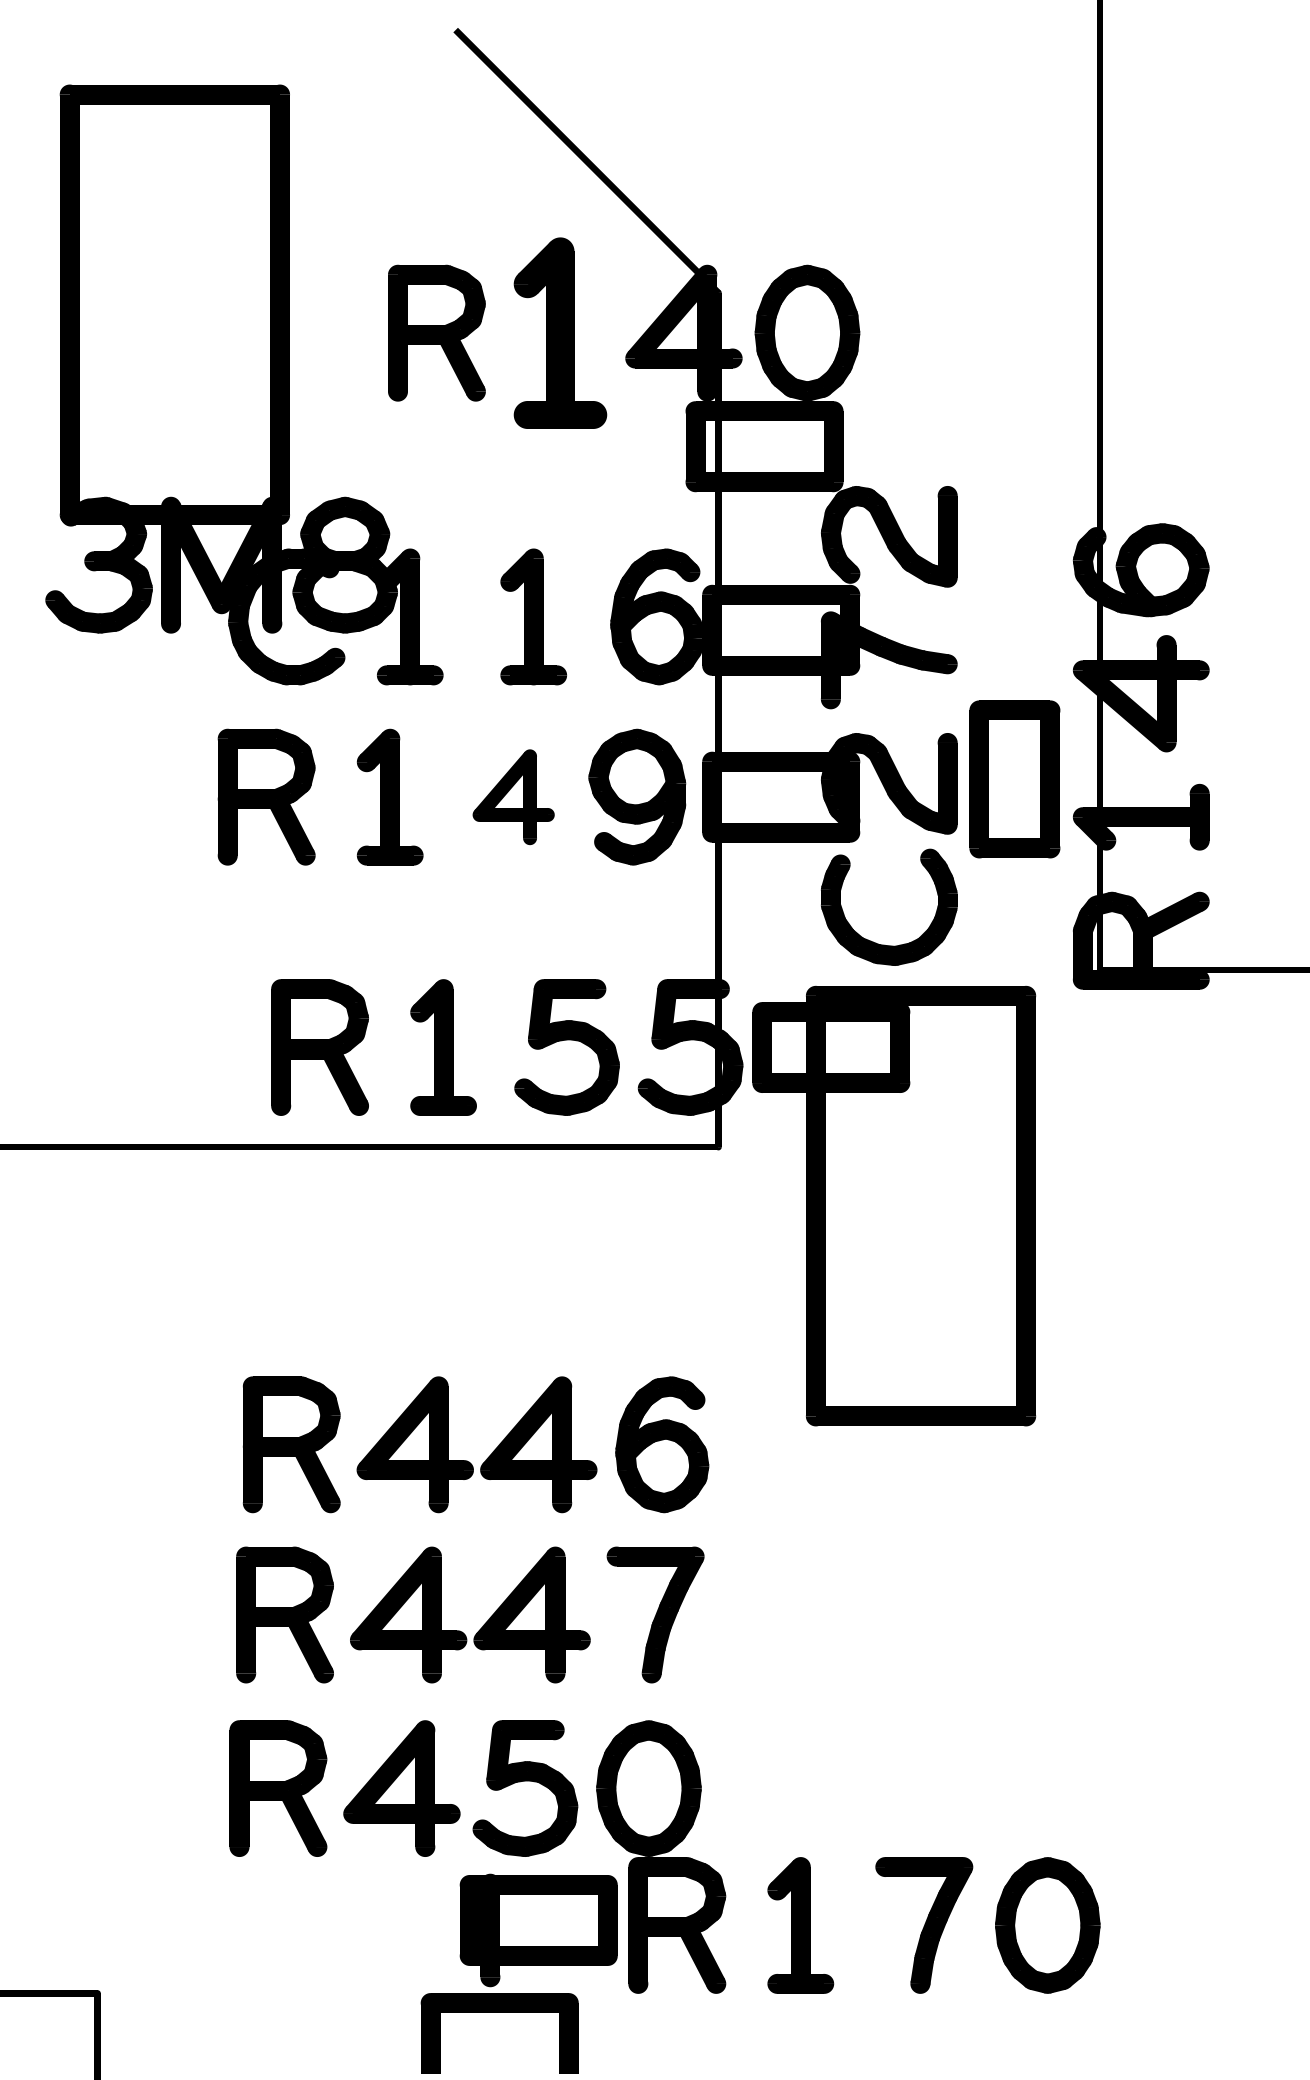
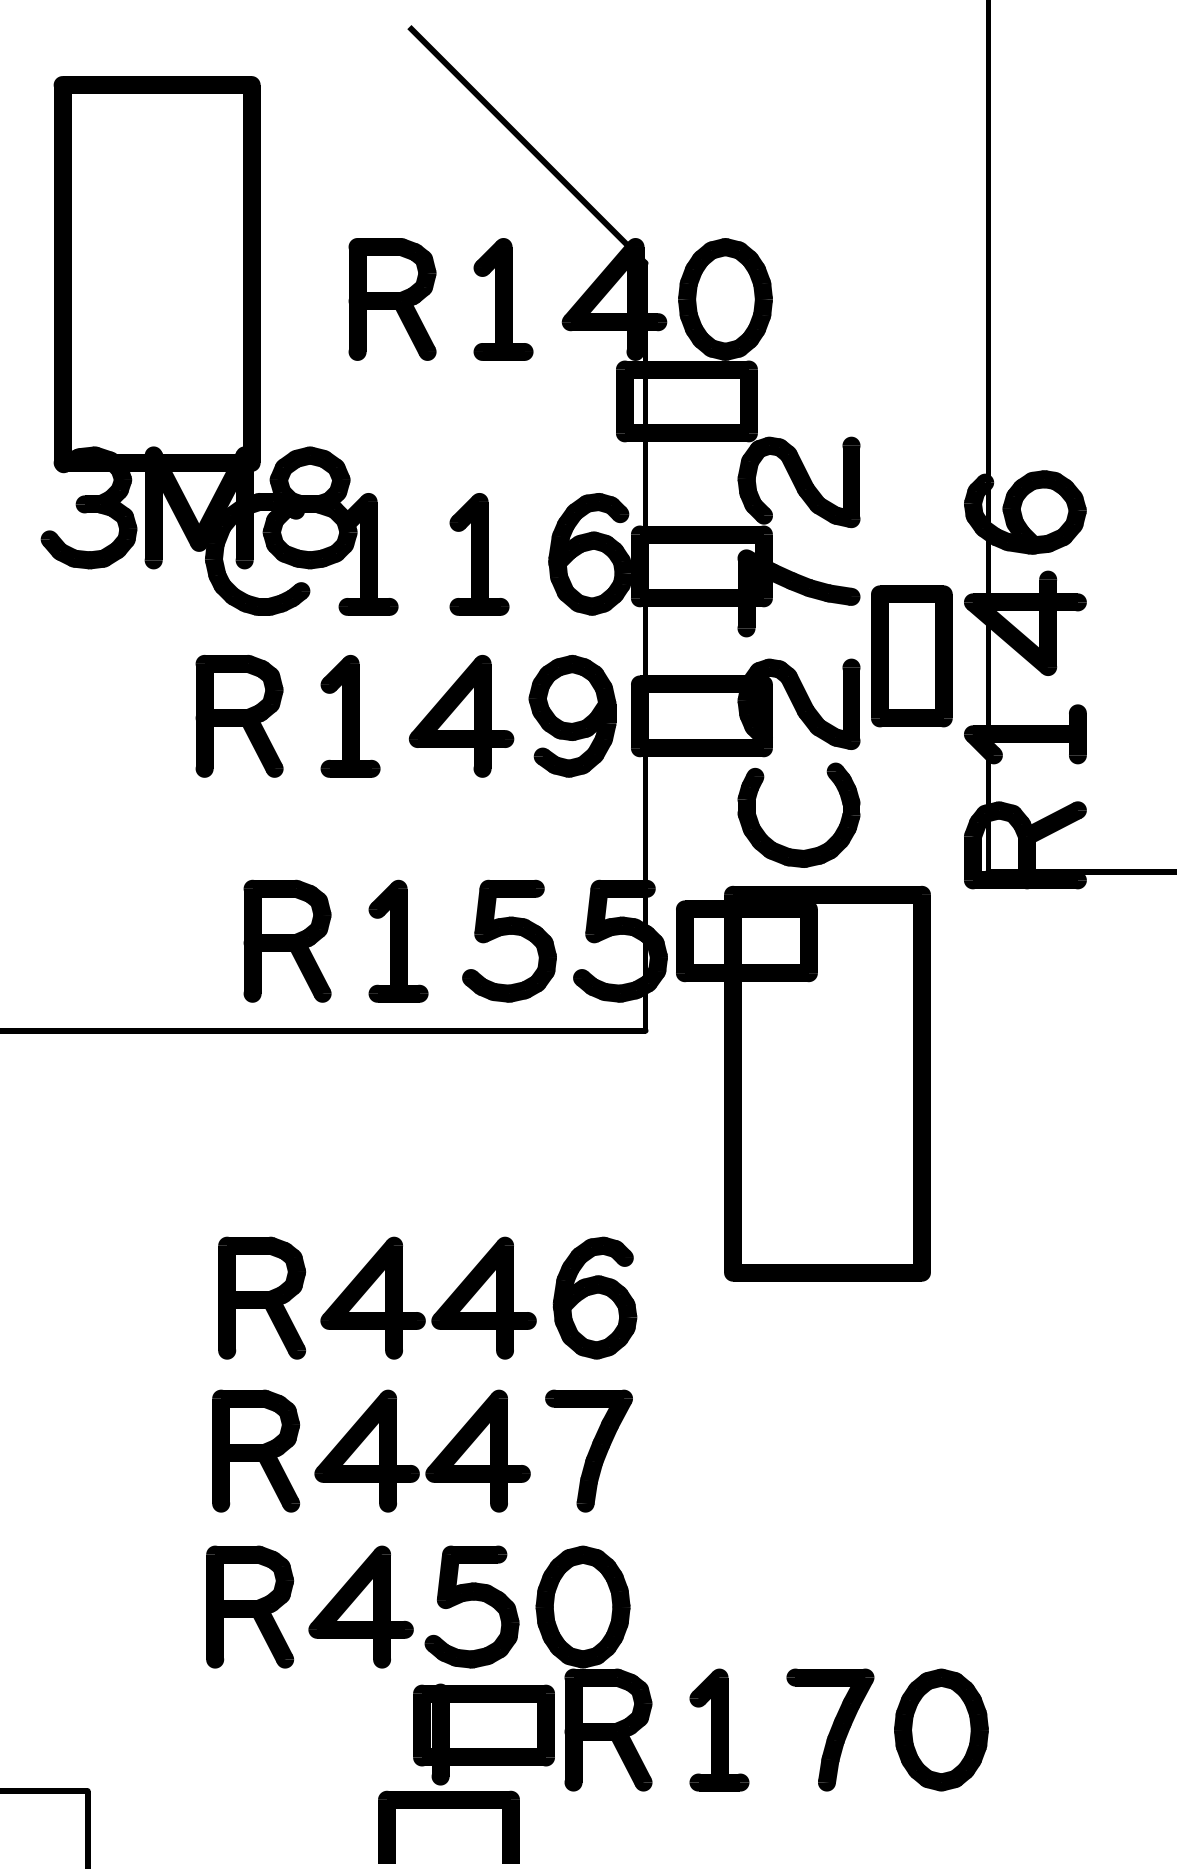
part: (560, 333) -> (503, 299), size x0.71
part: (1014, 779) -> (911, 656), moved
part: (513, 797) -> (461, 716), size x1.43

